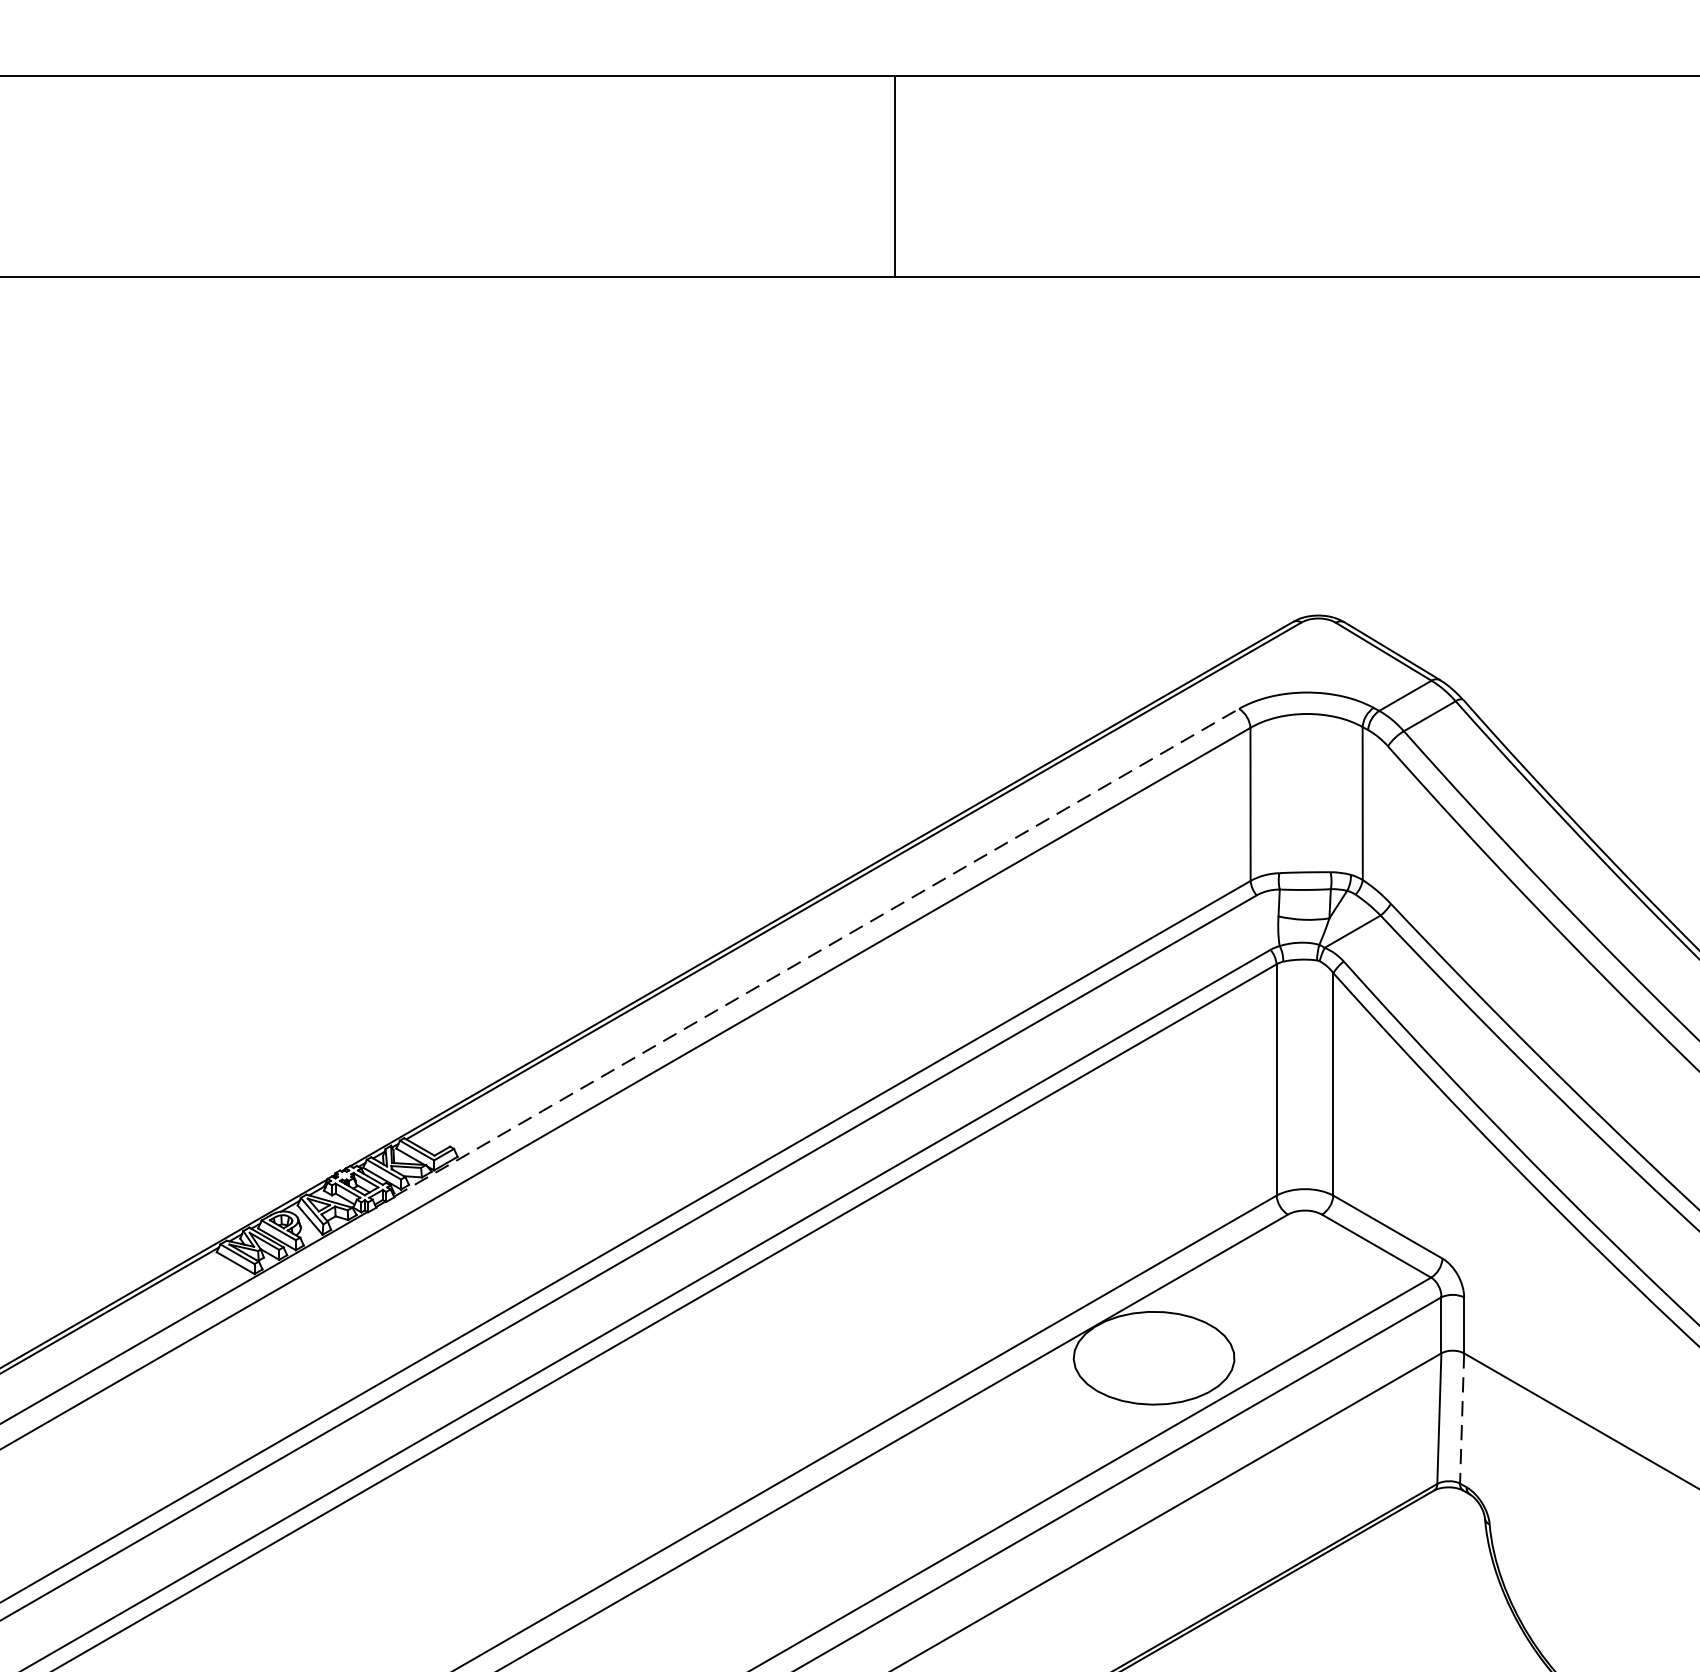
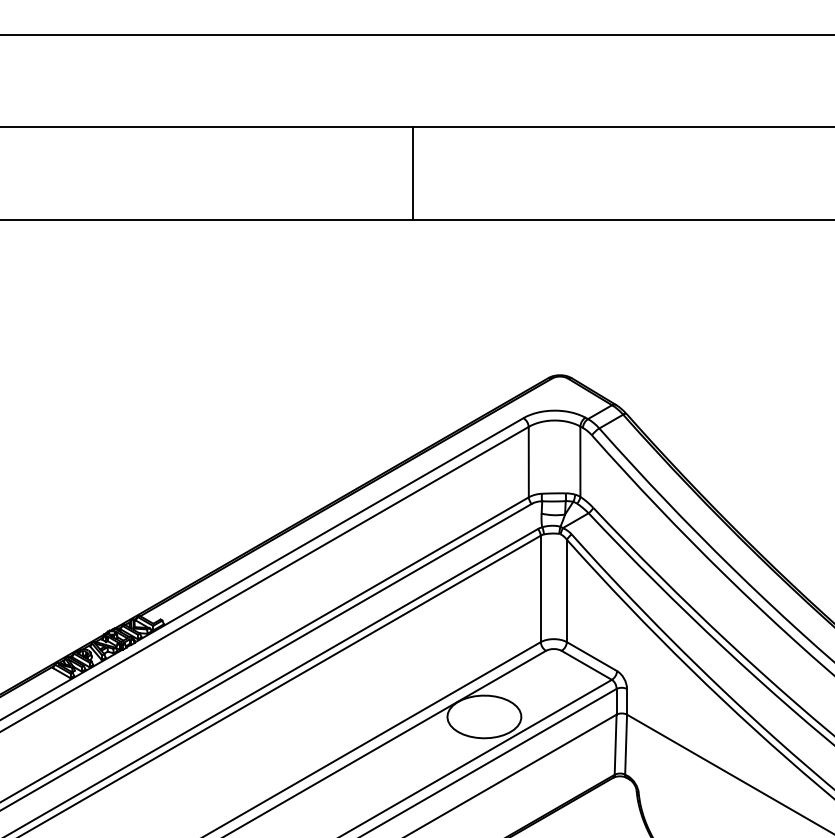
line: (895, 177) -> (413, 173), moved
line: (817, 952) -> (329, 530), dashed -> solid
line: (1462, 1418) -> (626, 744), dashed -> solid

